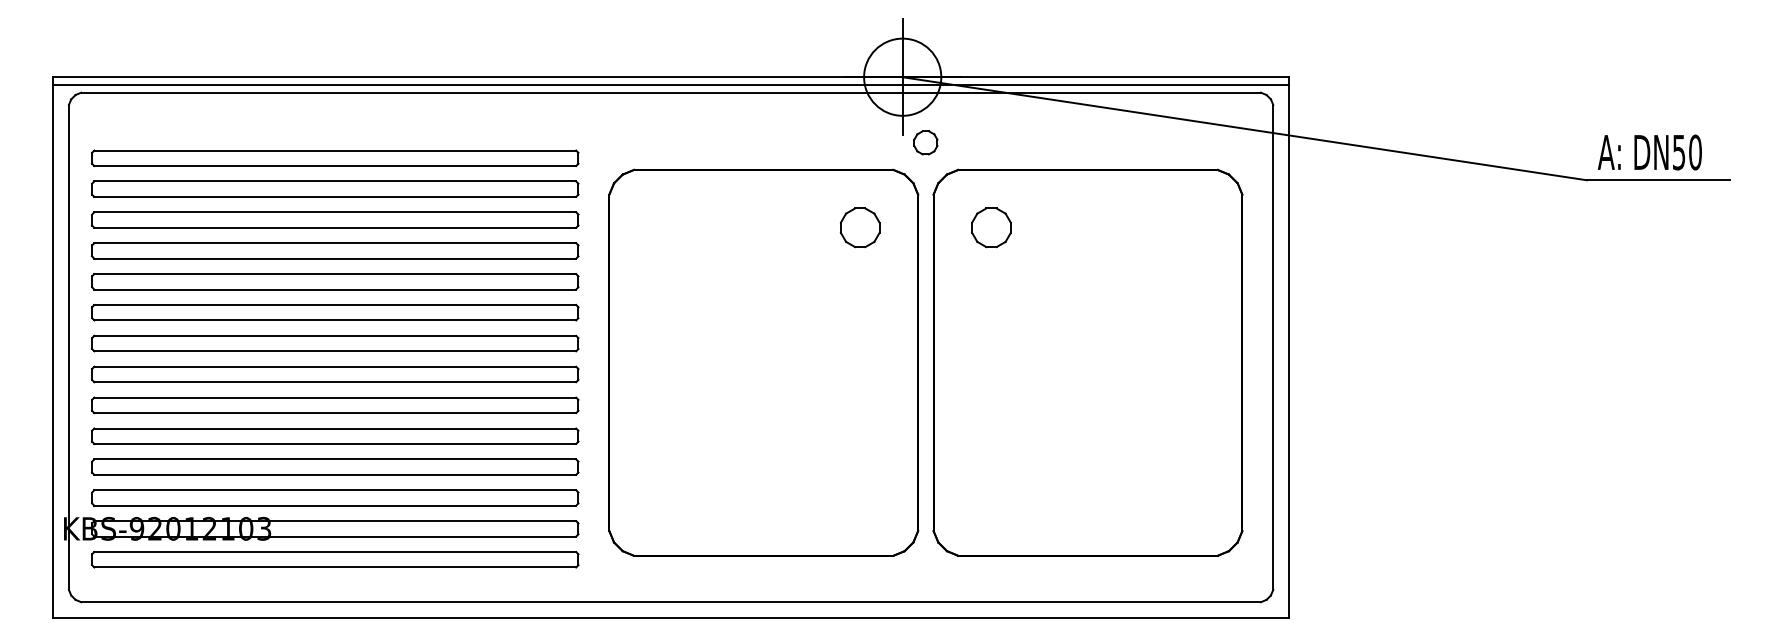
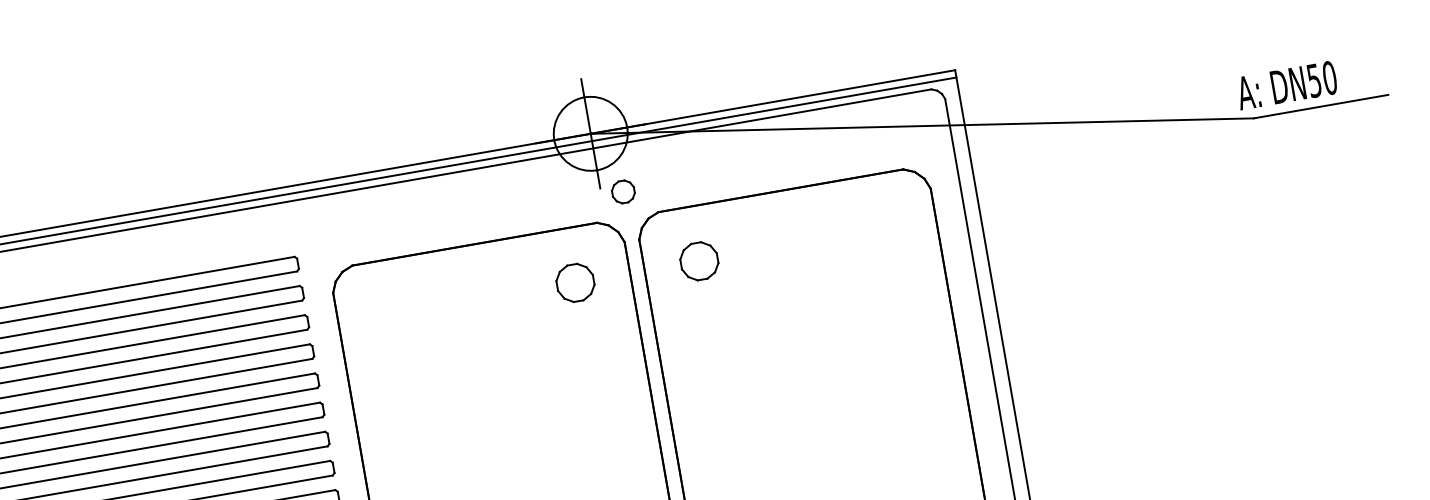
text: (1649, 152) -> (1286, 85), moved

